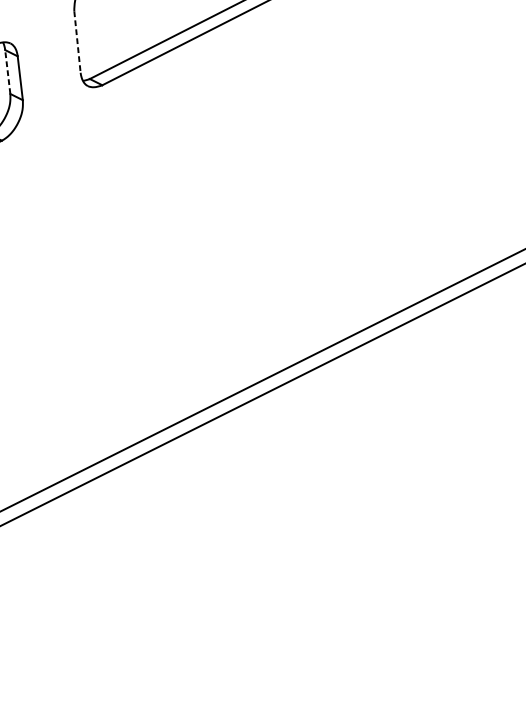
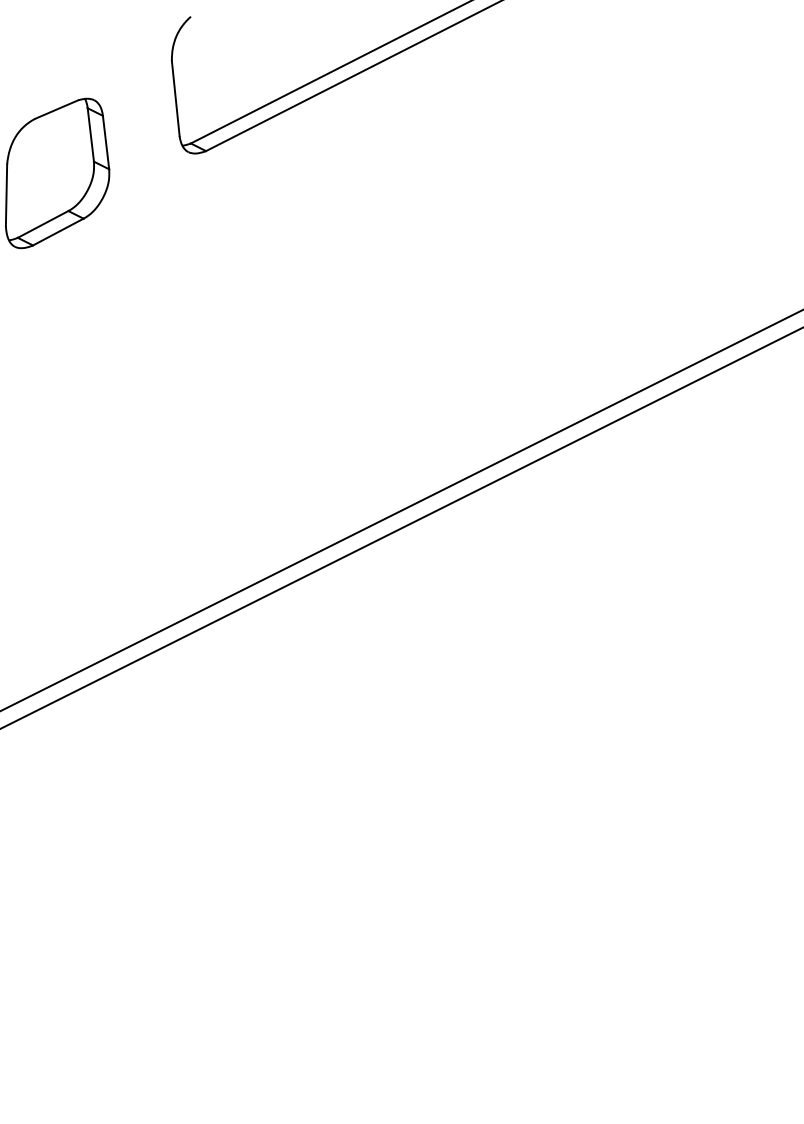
line: (77, 42) -> (175, 98), dashed -> solid
line: (7, 71) -> (90, 134), dashed -> solid

